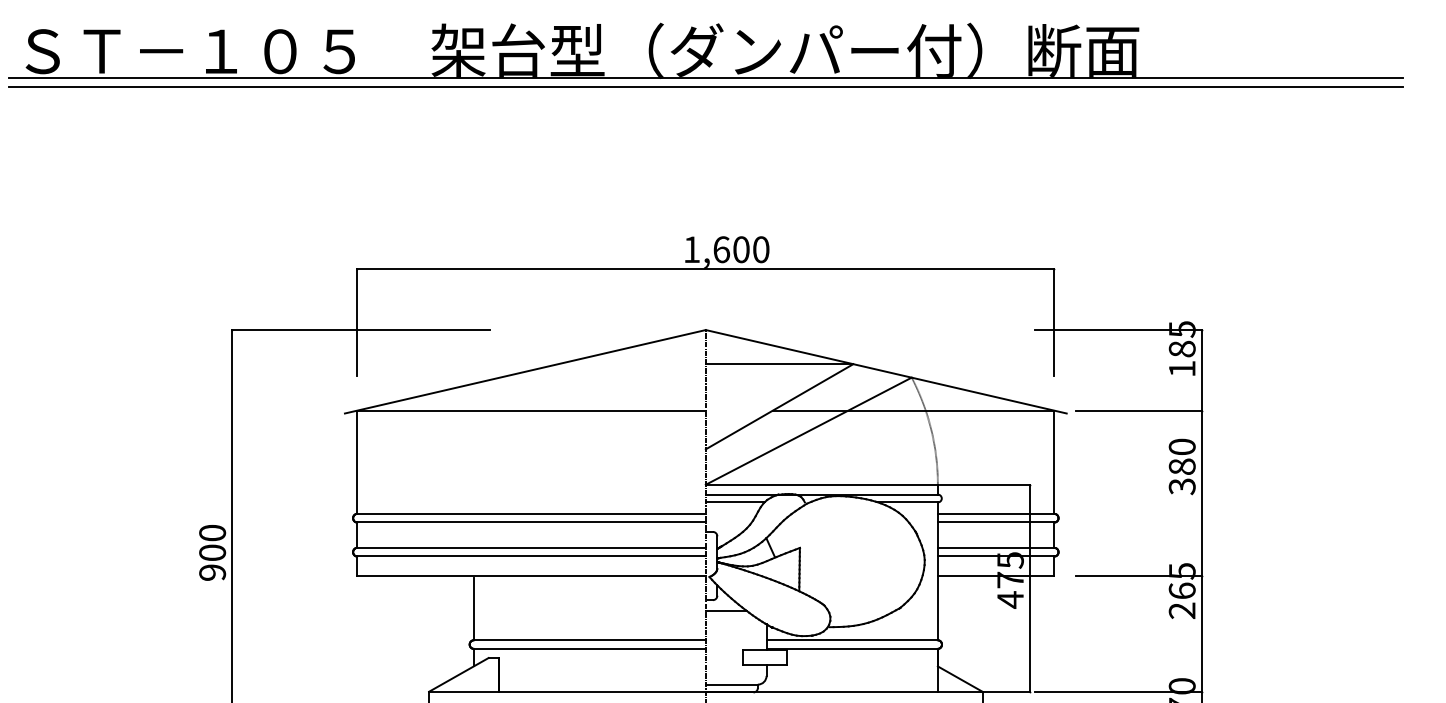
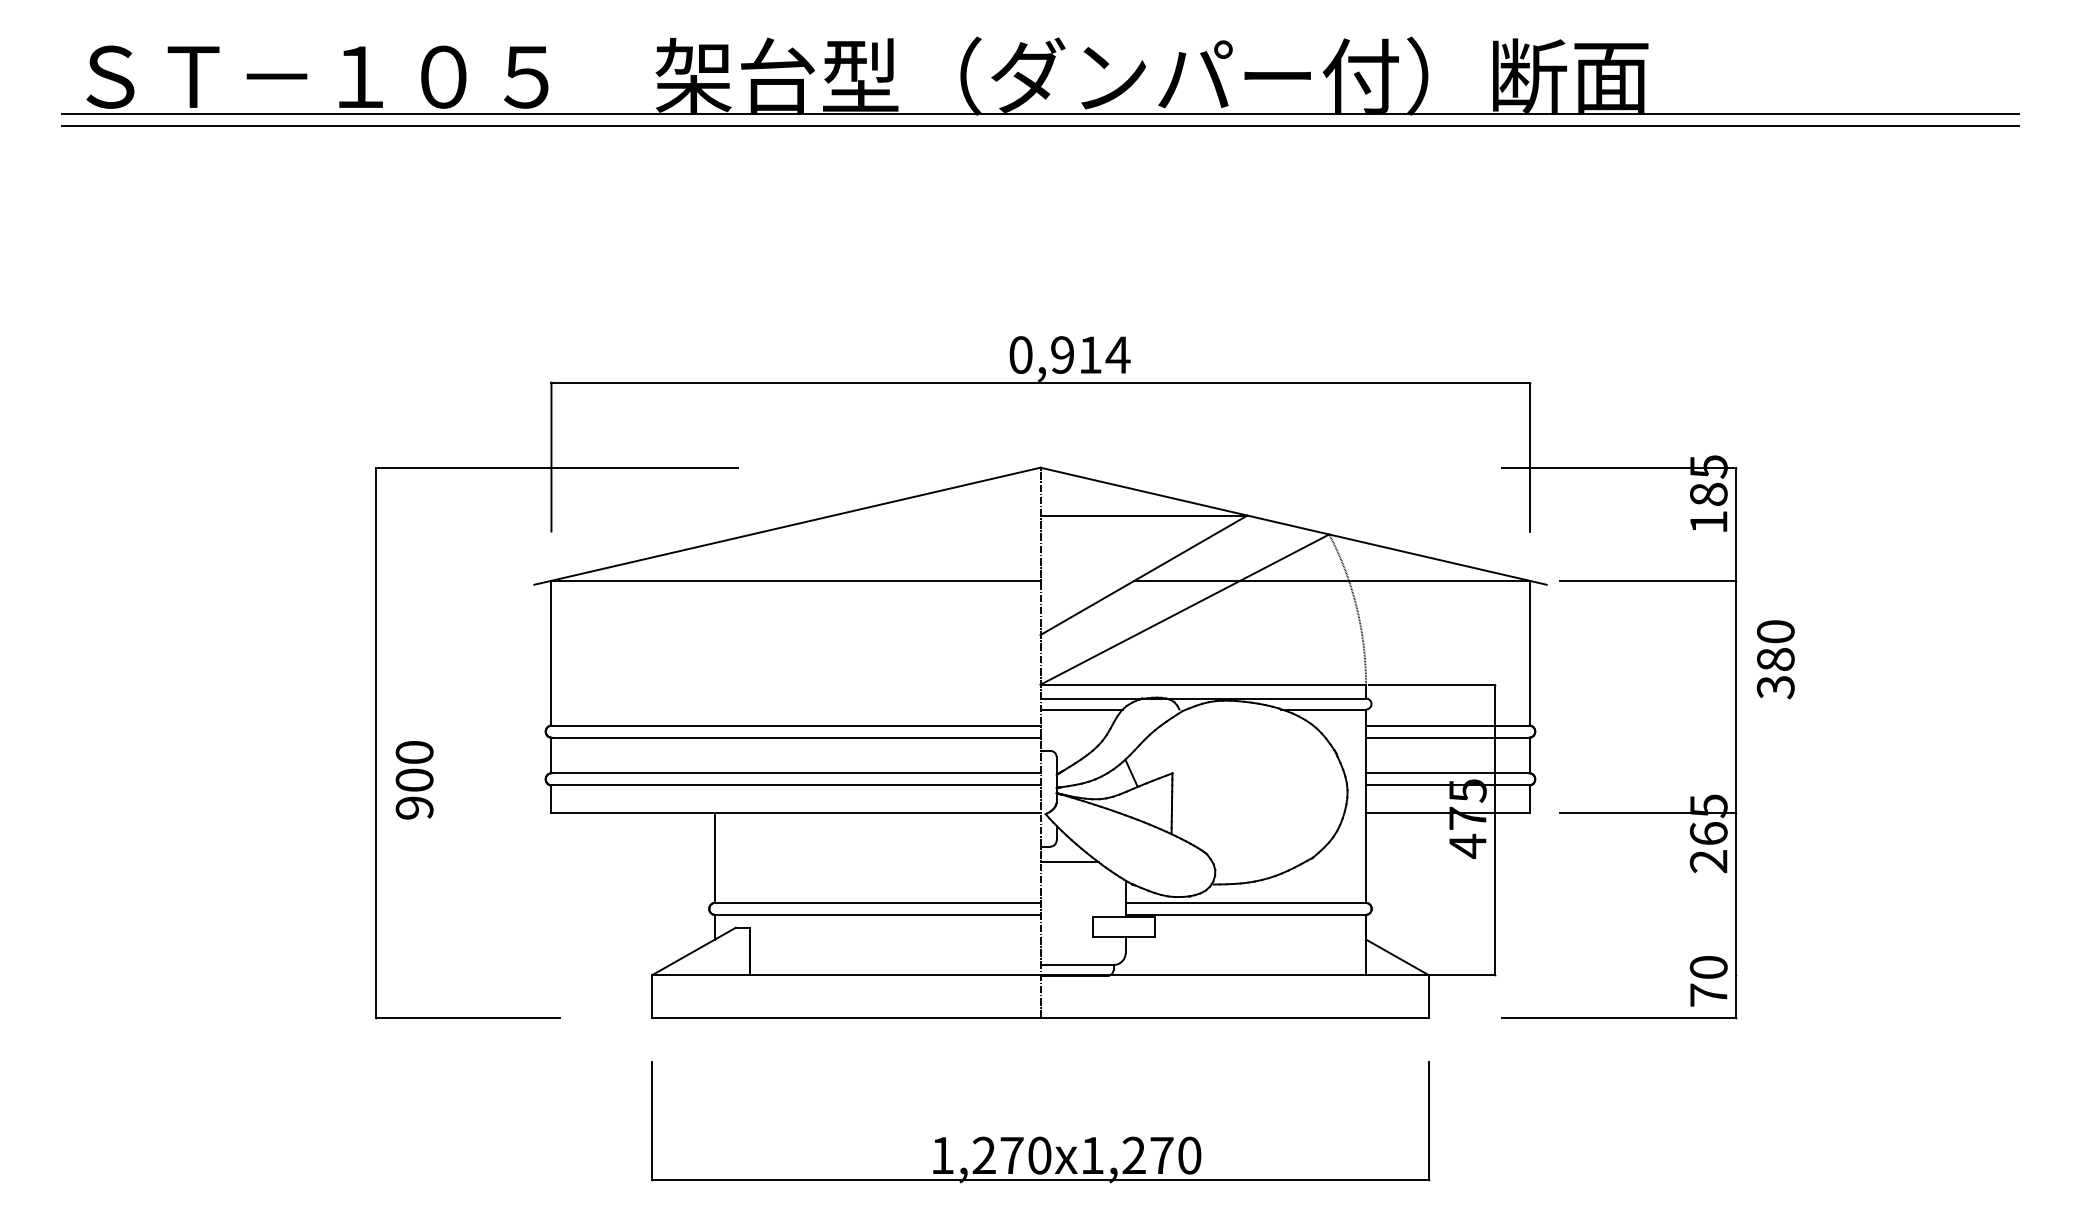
text: (726, 249) -> (1069, 354), 1,600 -> 0,914
text: (1182, 466) -> (1775, 659), moved
text: (212, 553) -> (414, 780), moved
line: (1118, 692) -> (1619, 975), removed

